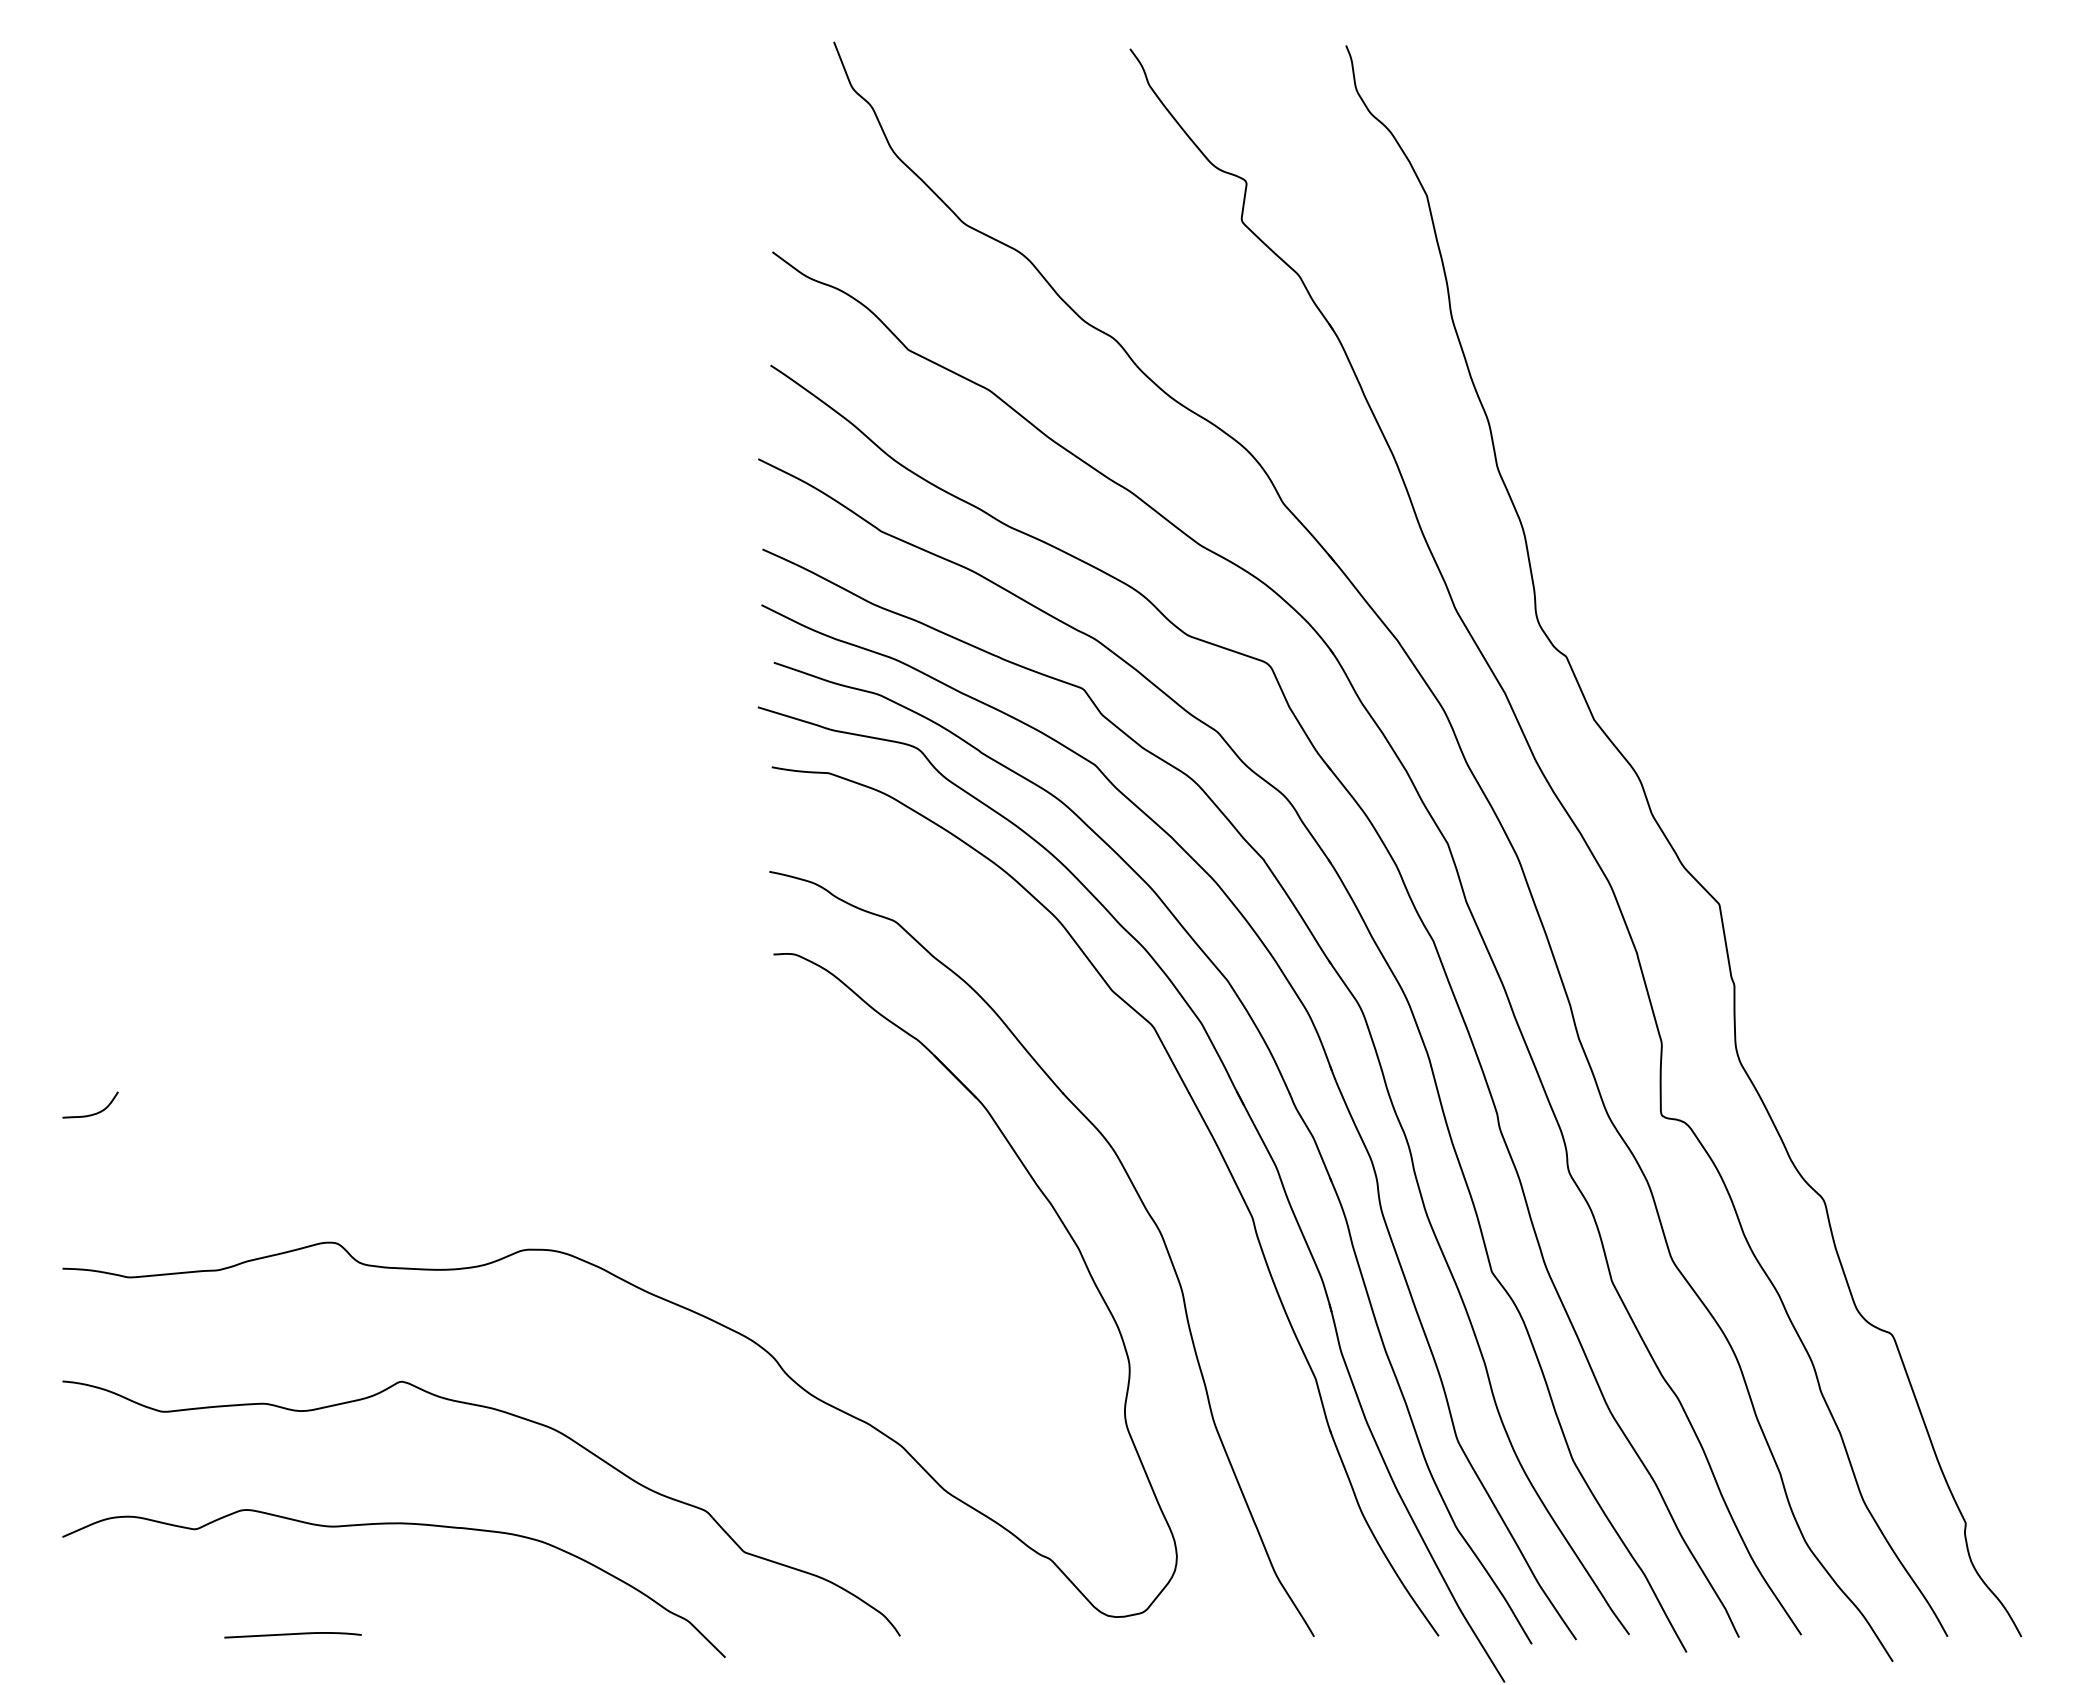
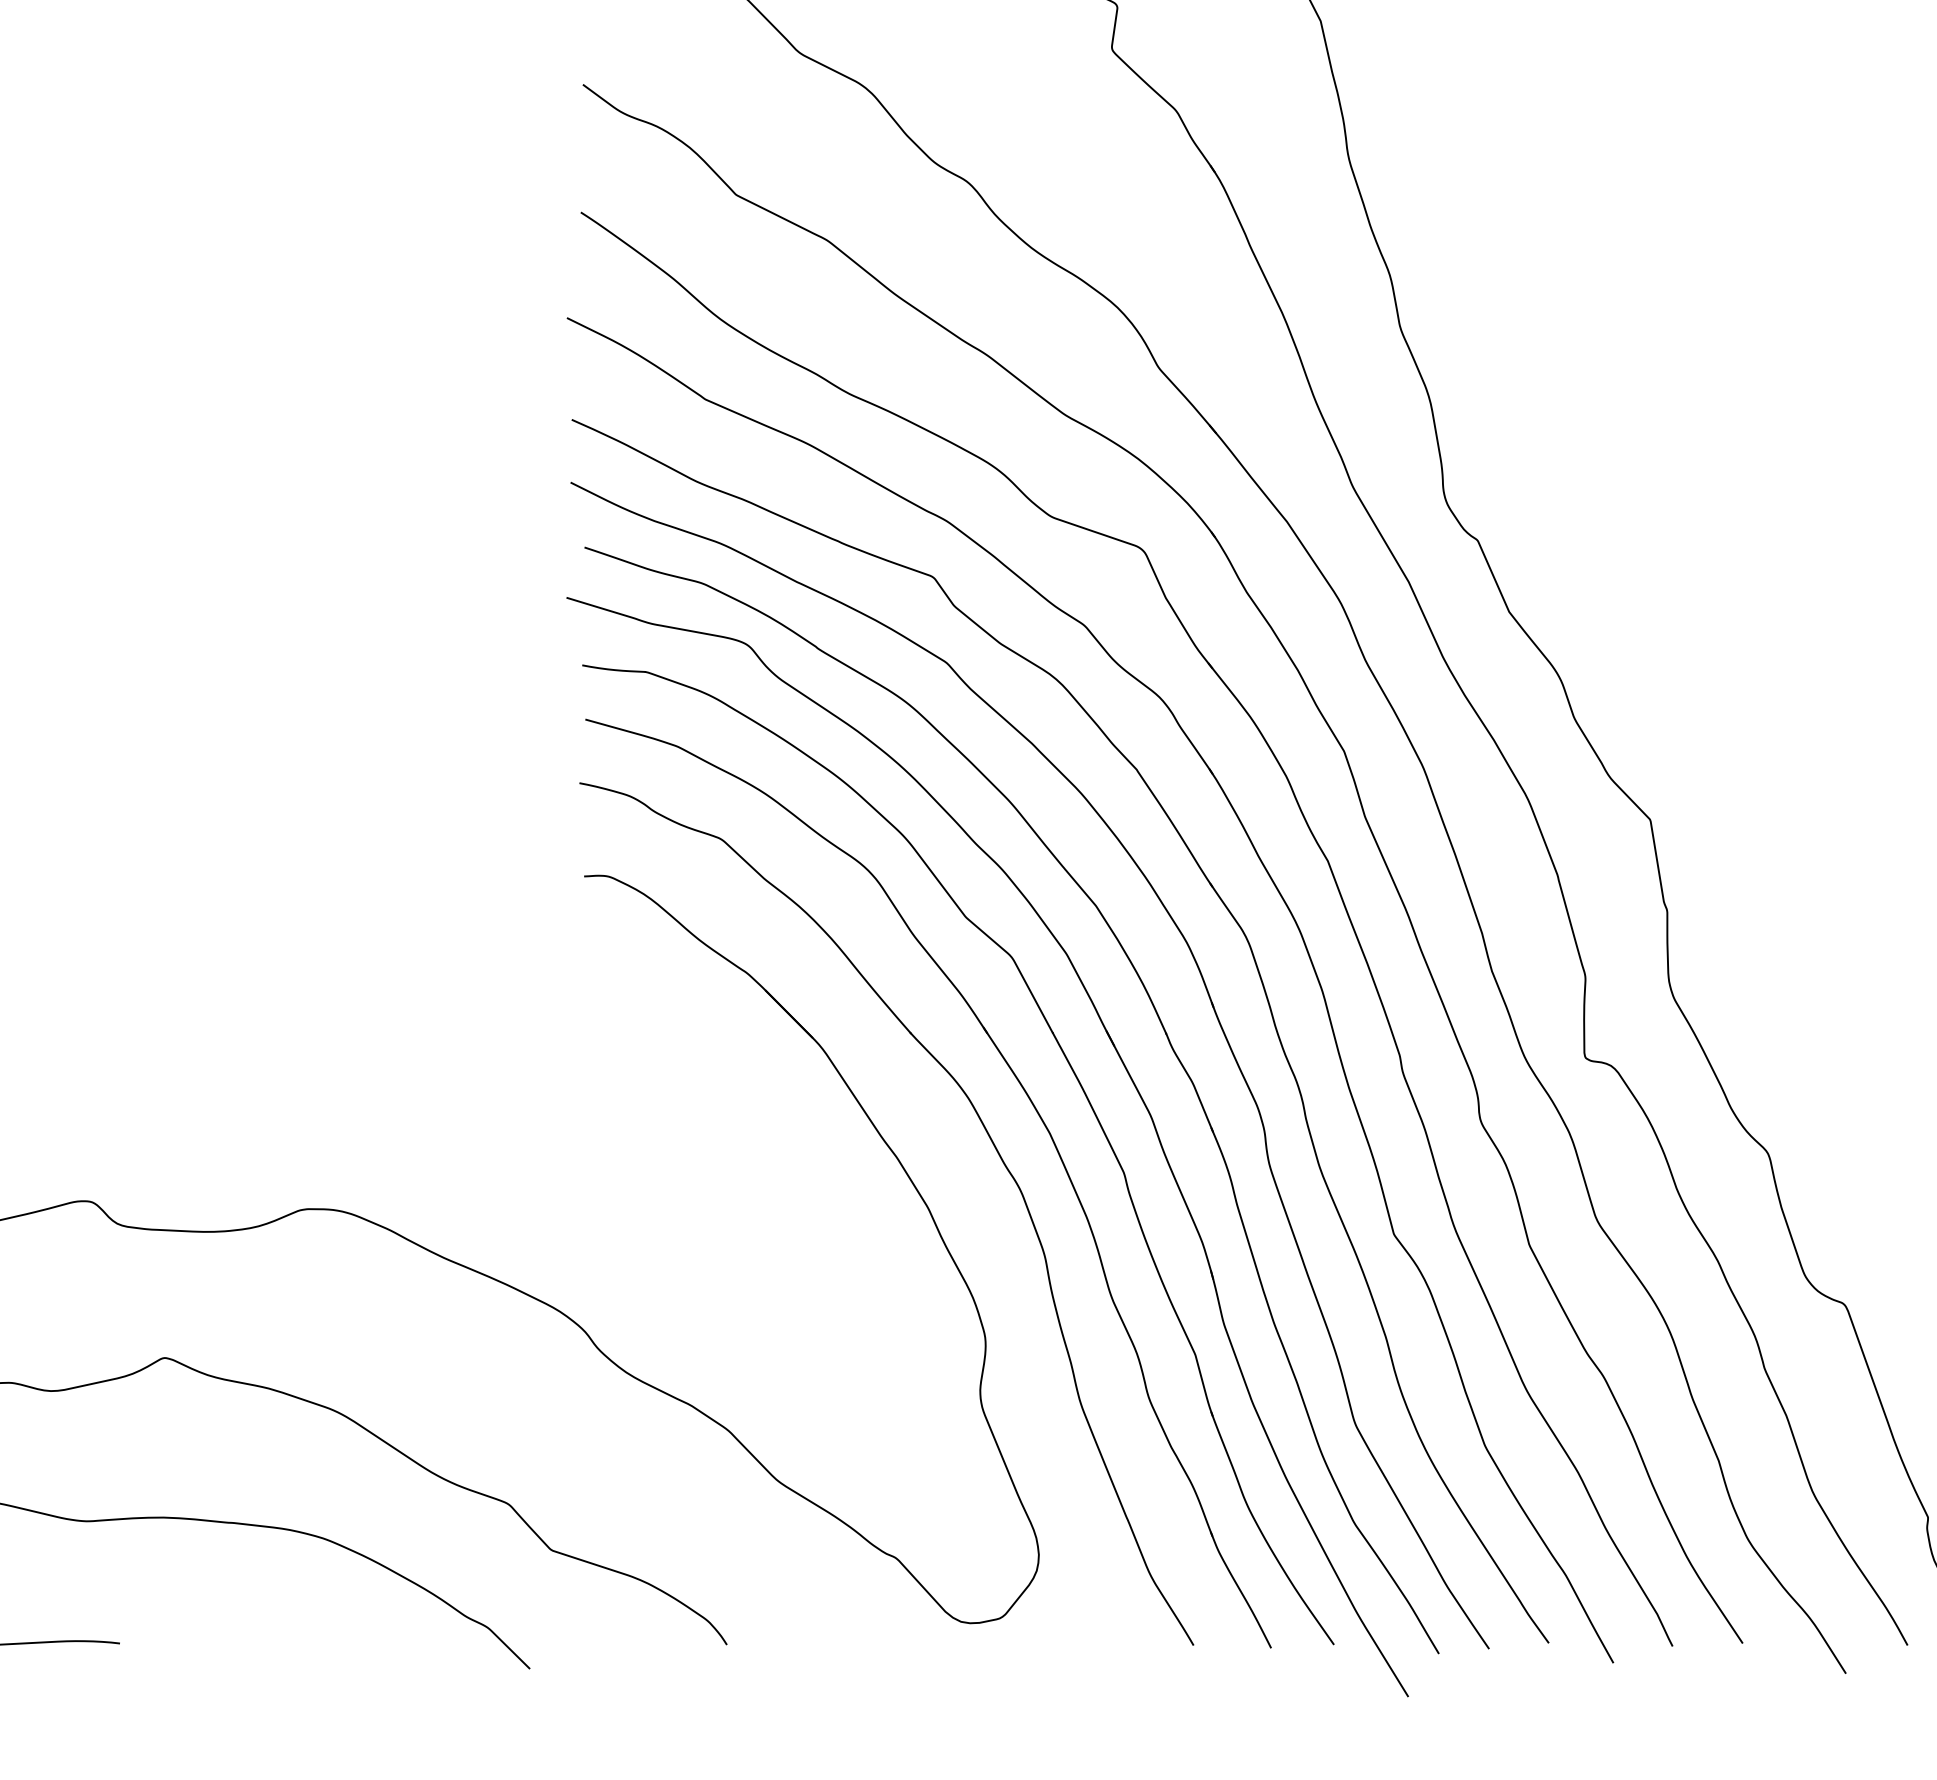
part: (1179, 1172) -> (1041, 1122), added

